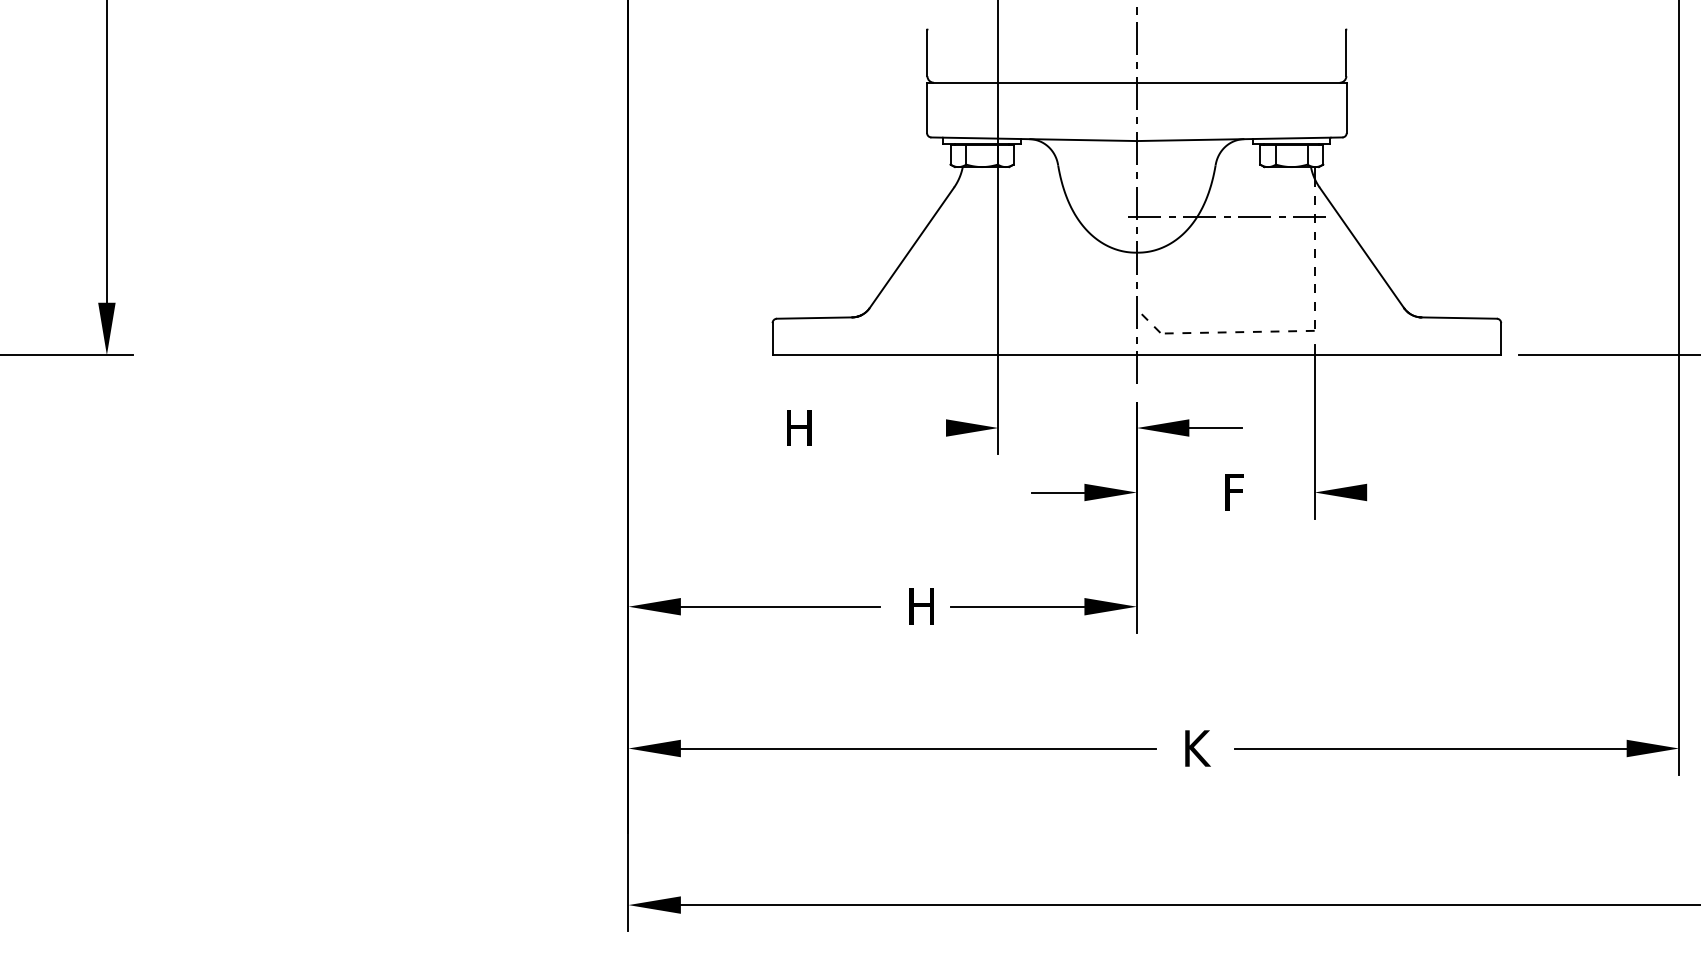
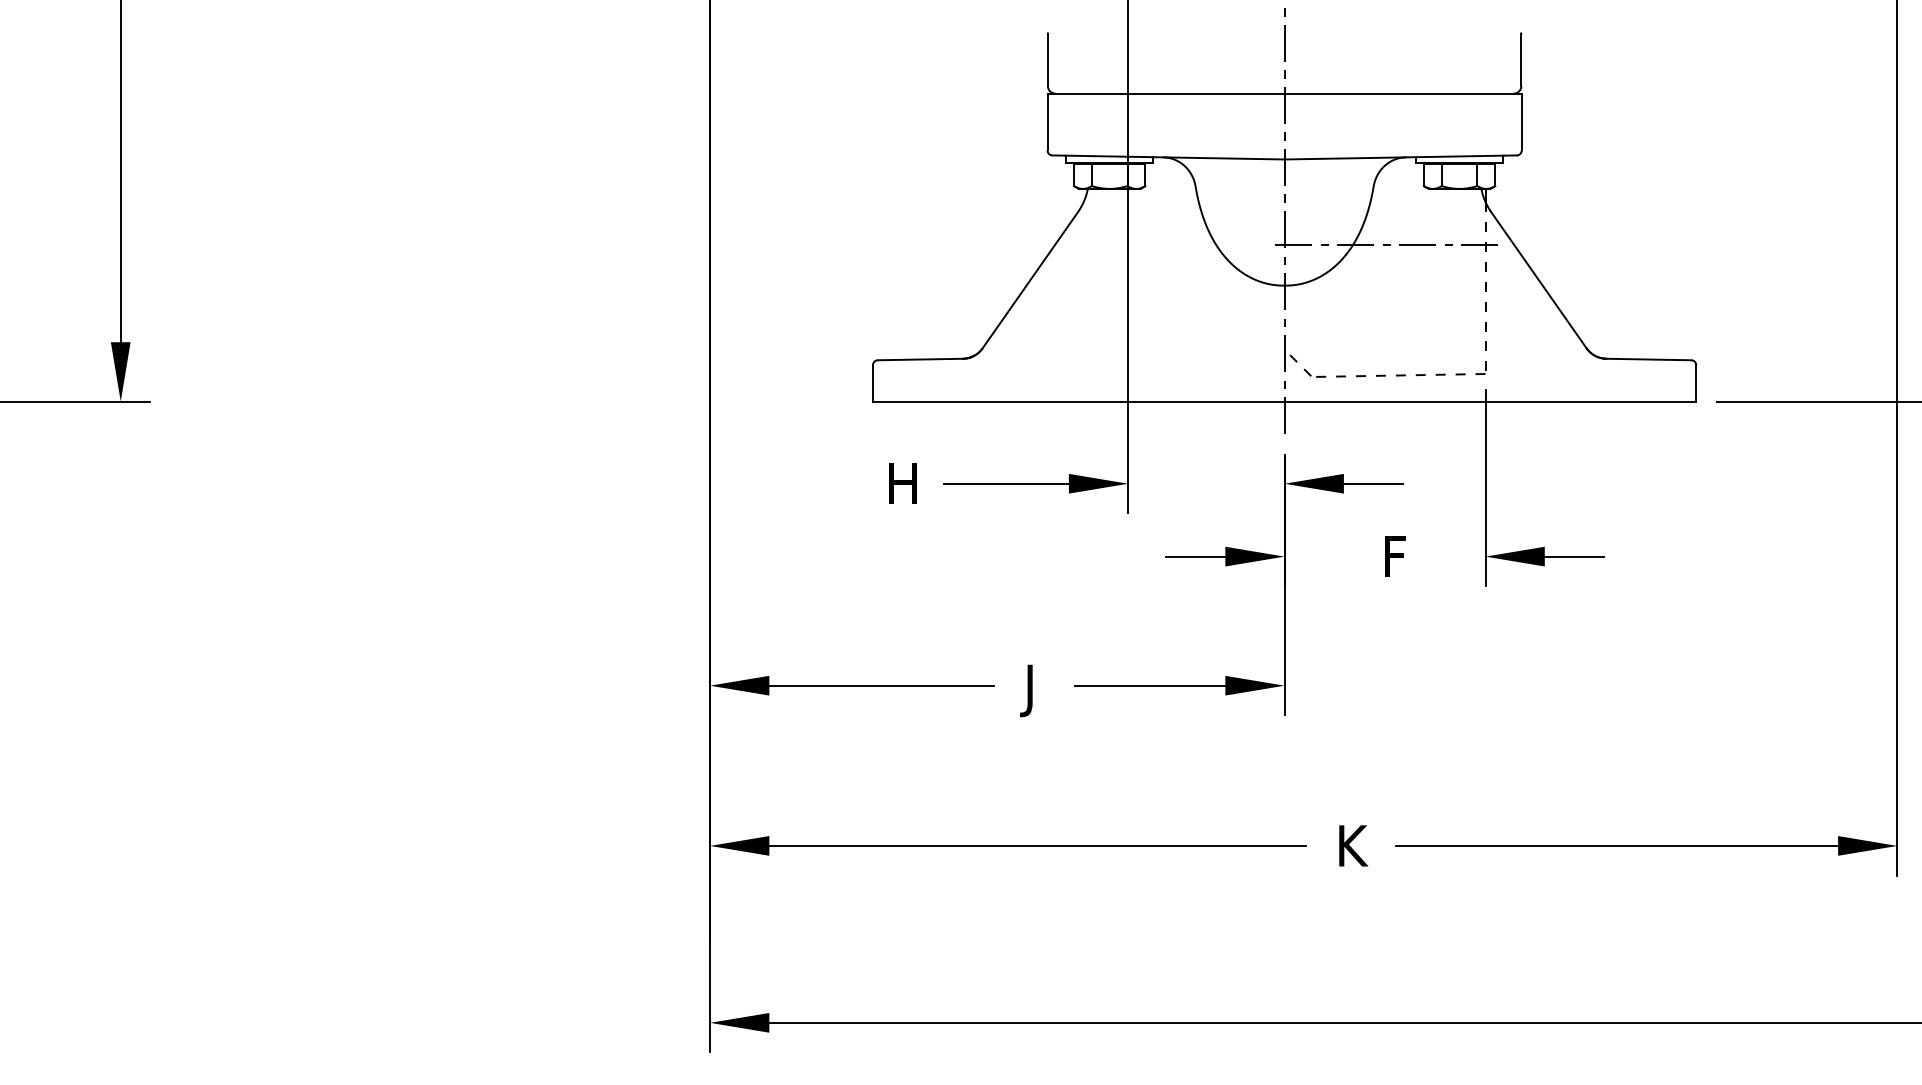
line: (890, 428) -> (1006, 484), added
line: (1393, 492) -> (1574, 556), added
text: (917, 611) -> (1036, 691), H -> J

